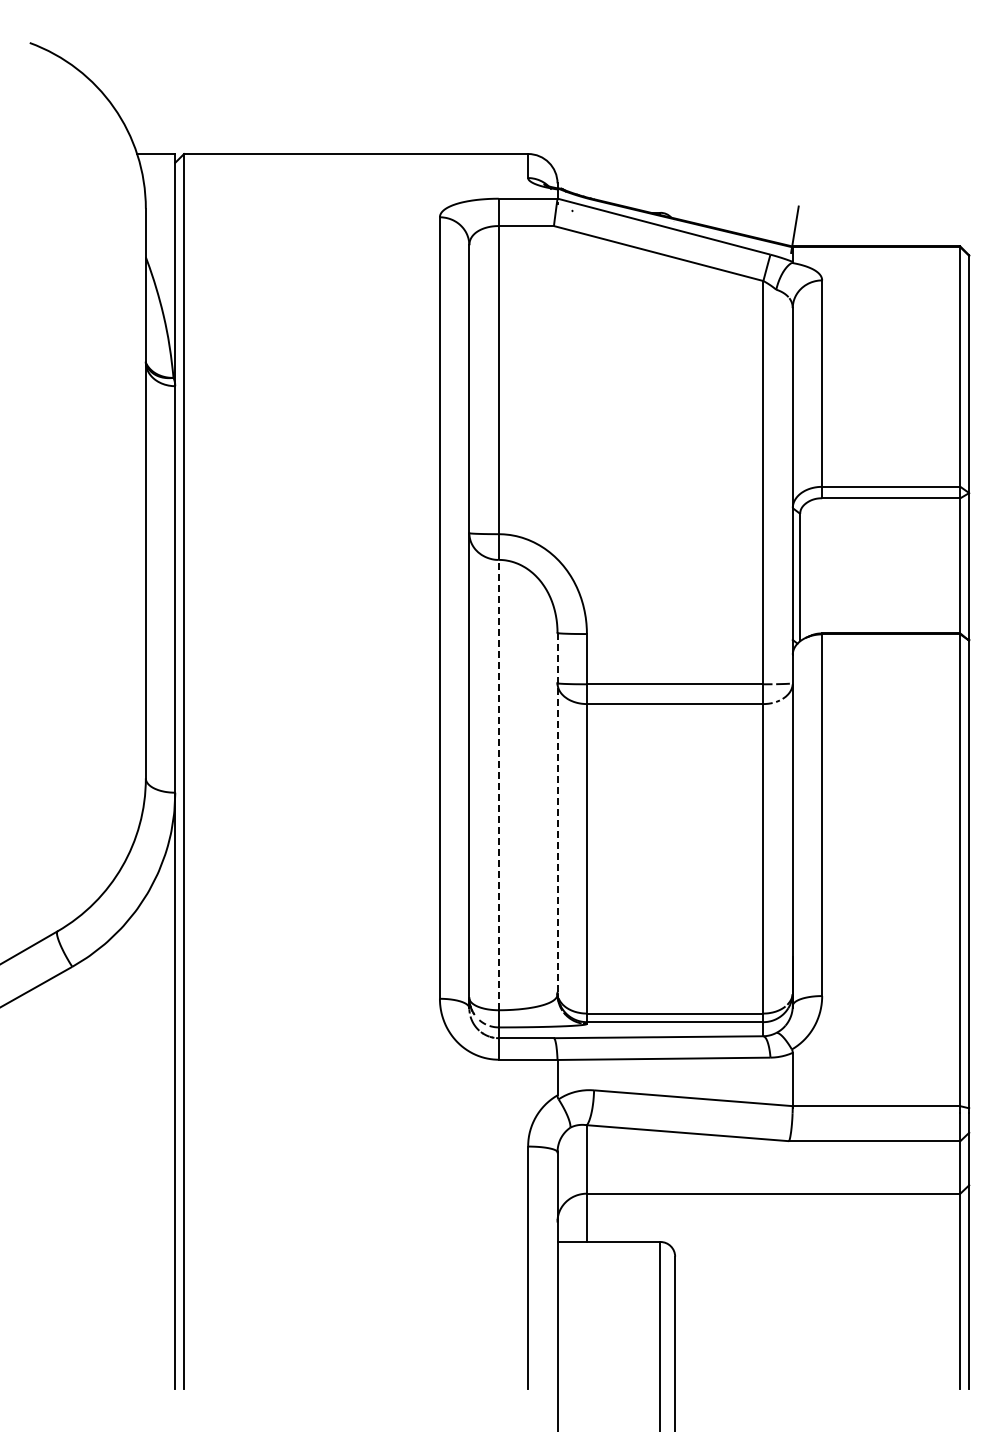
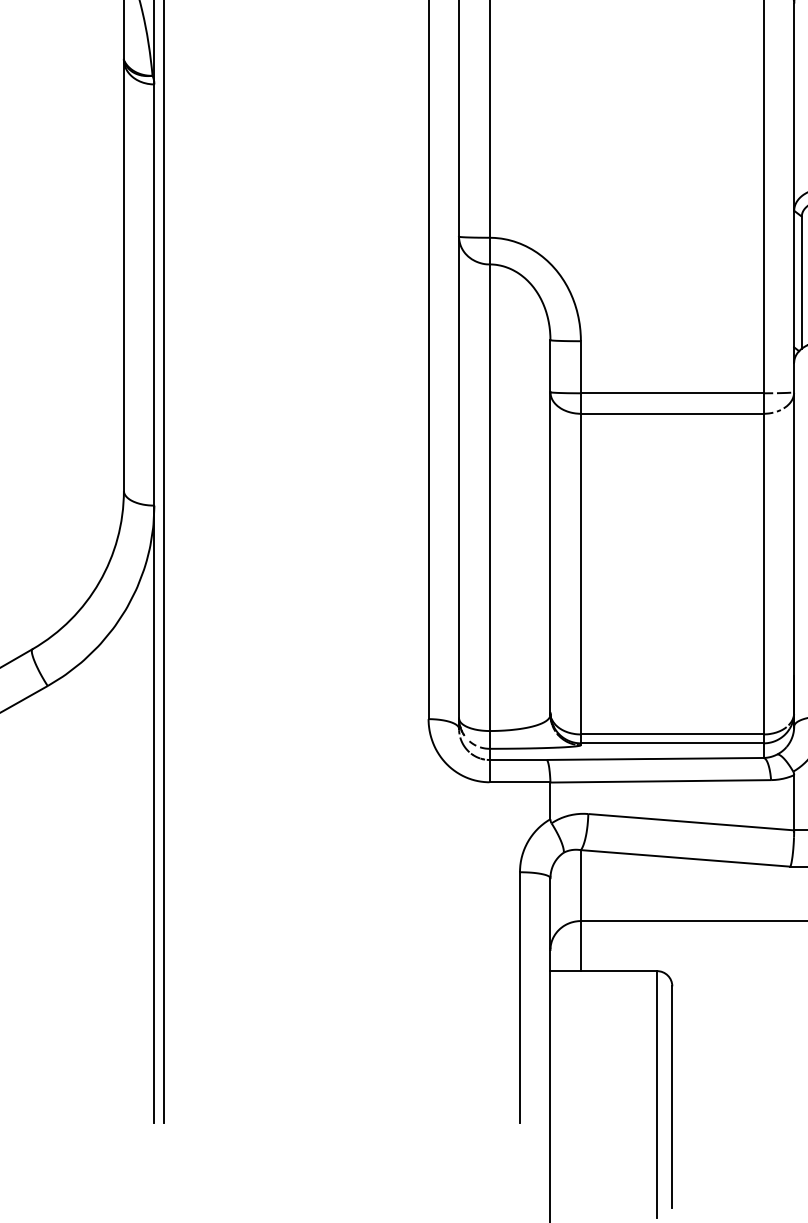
line: (498, 784) -> (489, 497), dashed -> solid
line: (557, 813) -> (550, 527), dashed -> solid

